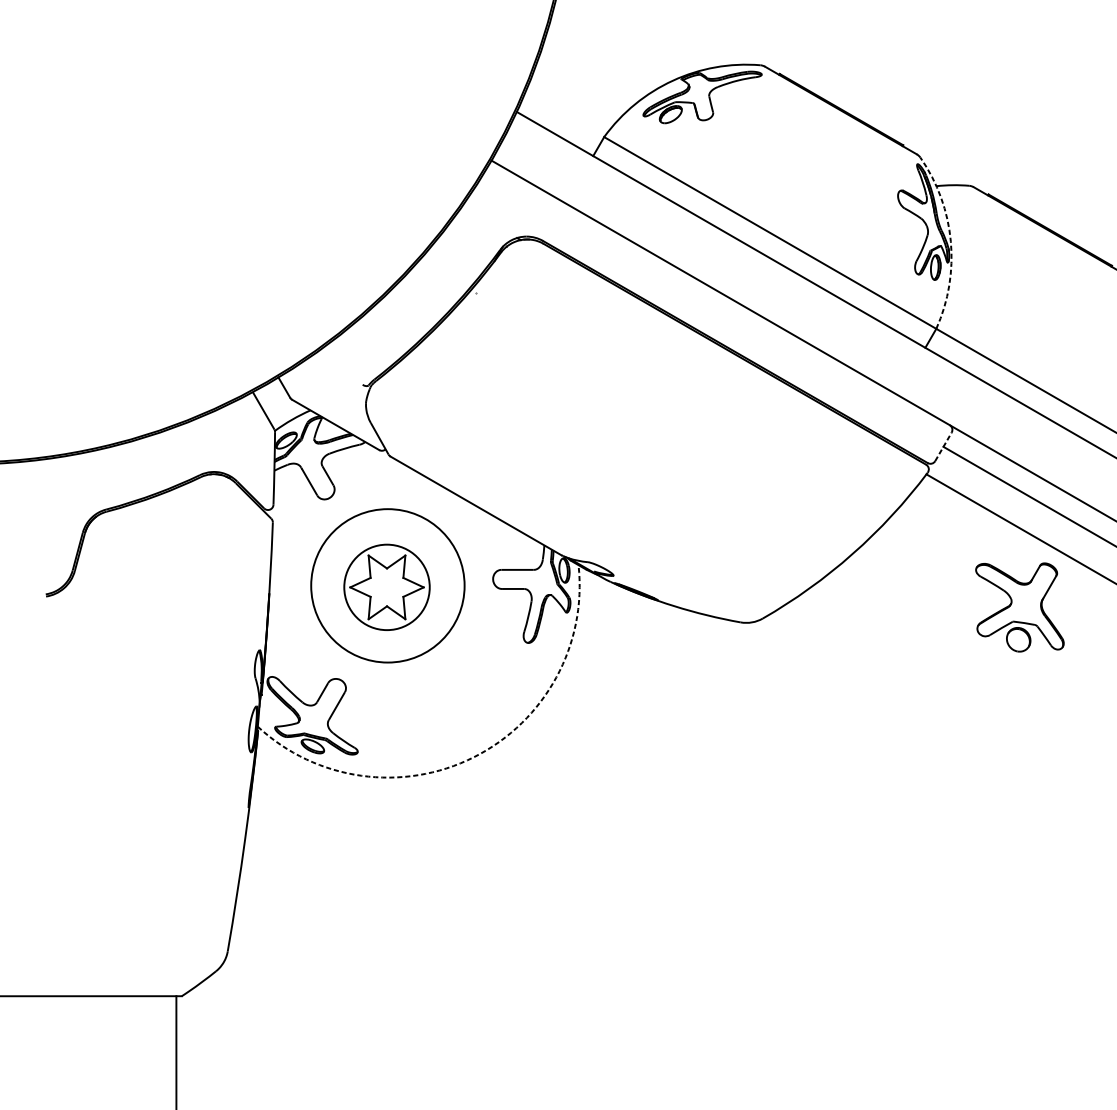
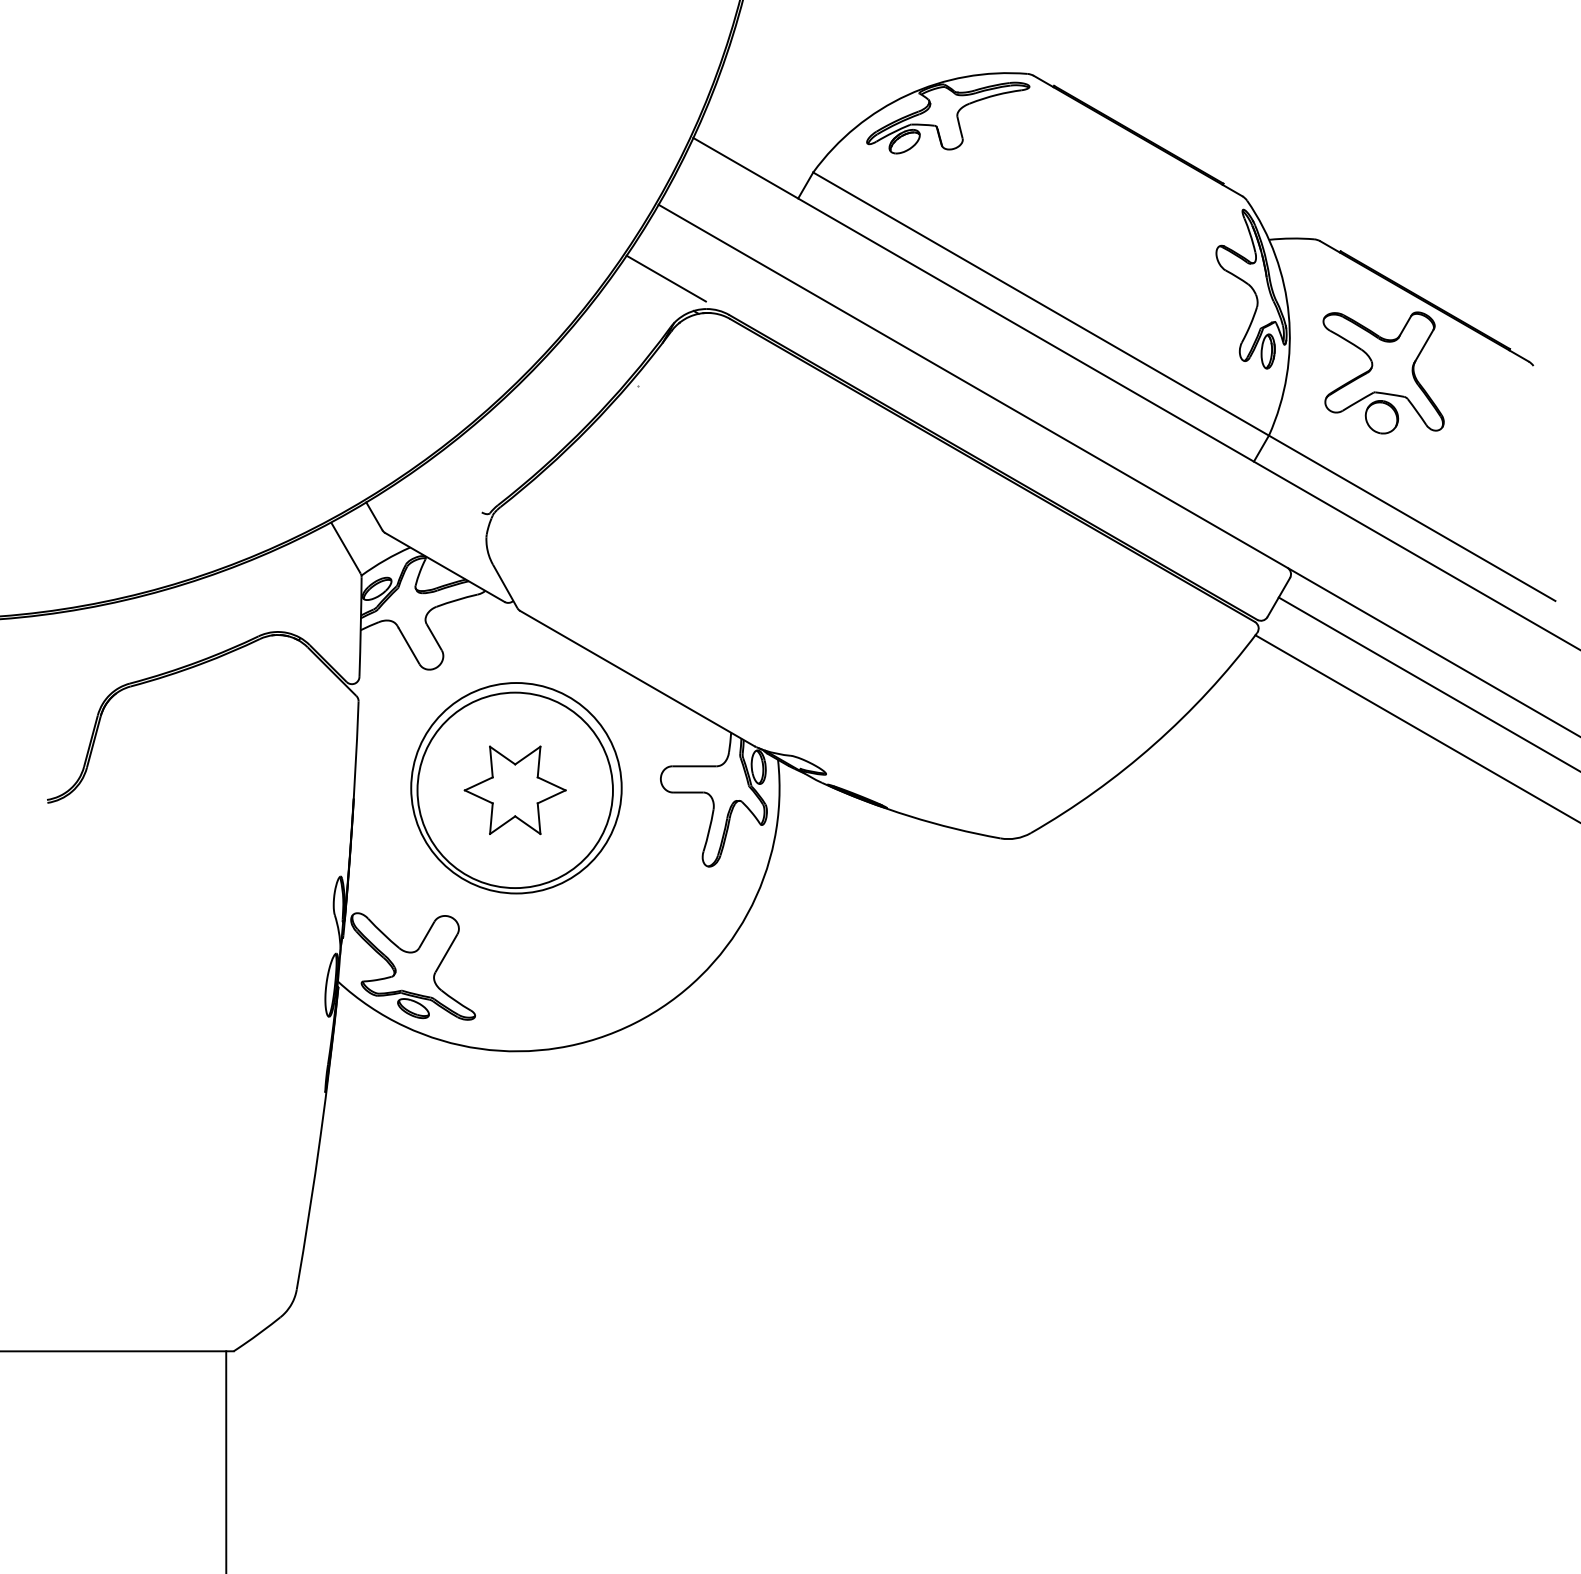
line: (496, 214) -> (665, 278), added
arc: (950, 241) -> (1288, 315), dashed -> solid
line: (943, 446) -> (1278, 597), dashed -> solid
circle: (386, 587) -> (514, 790), size x1.67
part: (1019, 607) -> (1383, 372), moved
arc: (473, 757) -> (634, 1023), dashed -> solid

